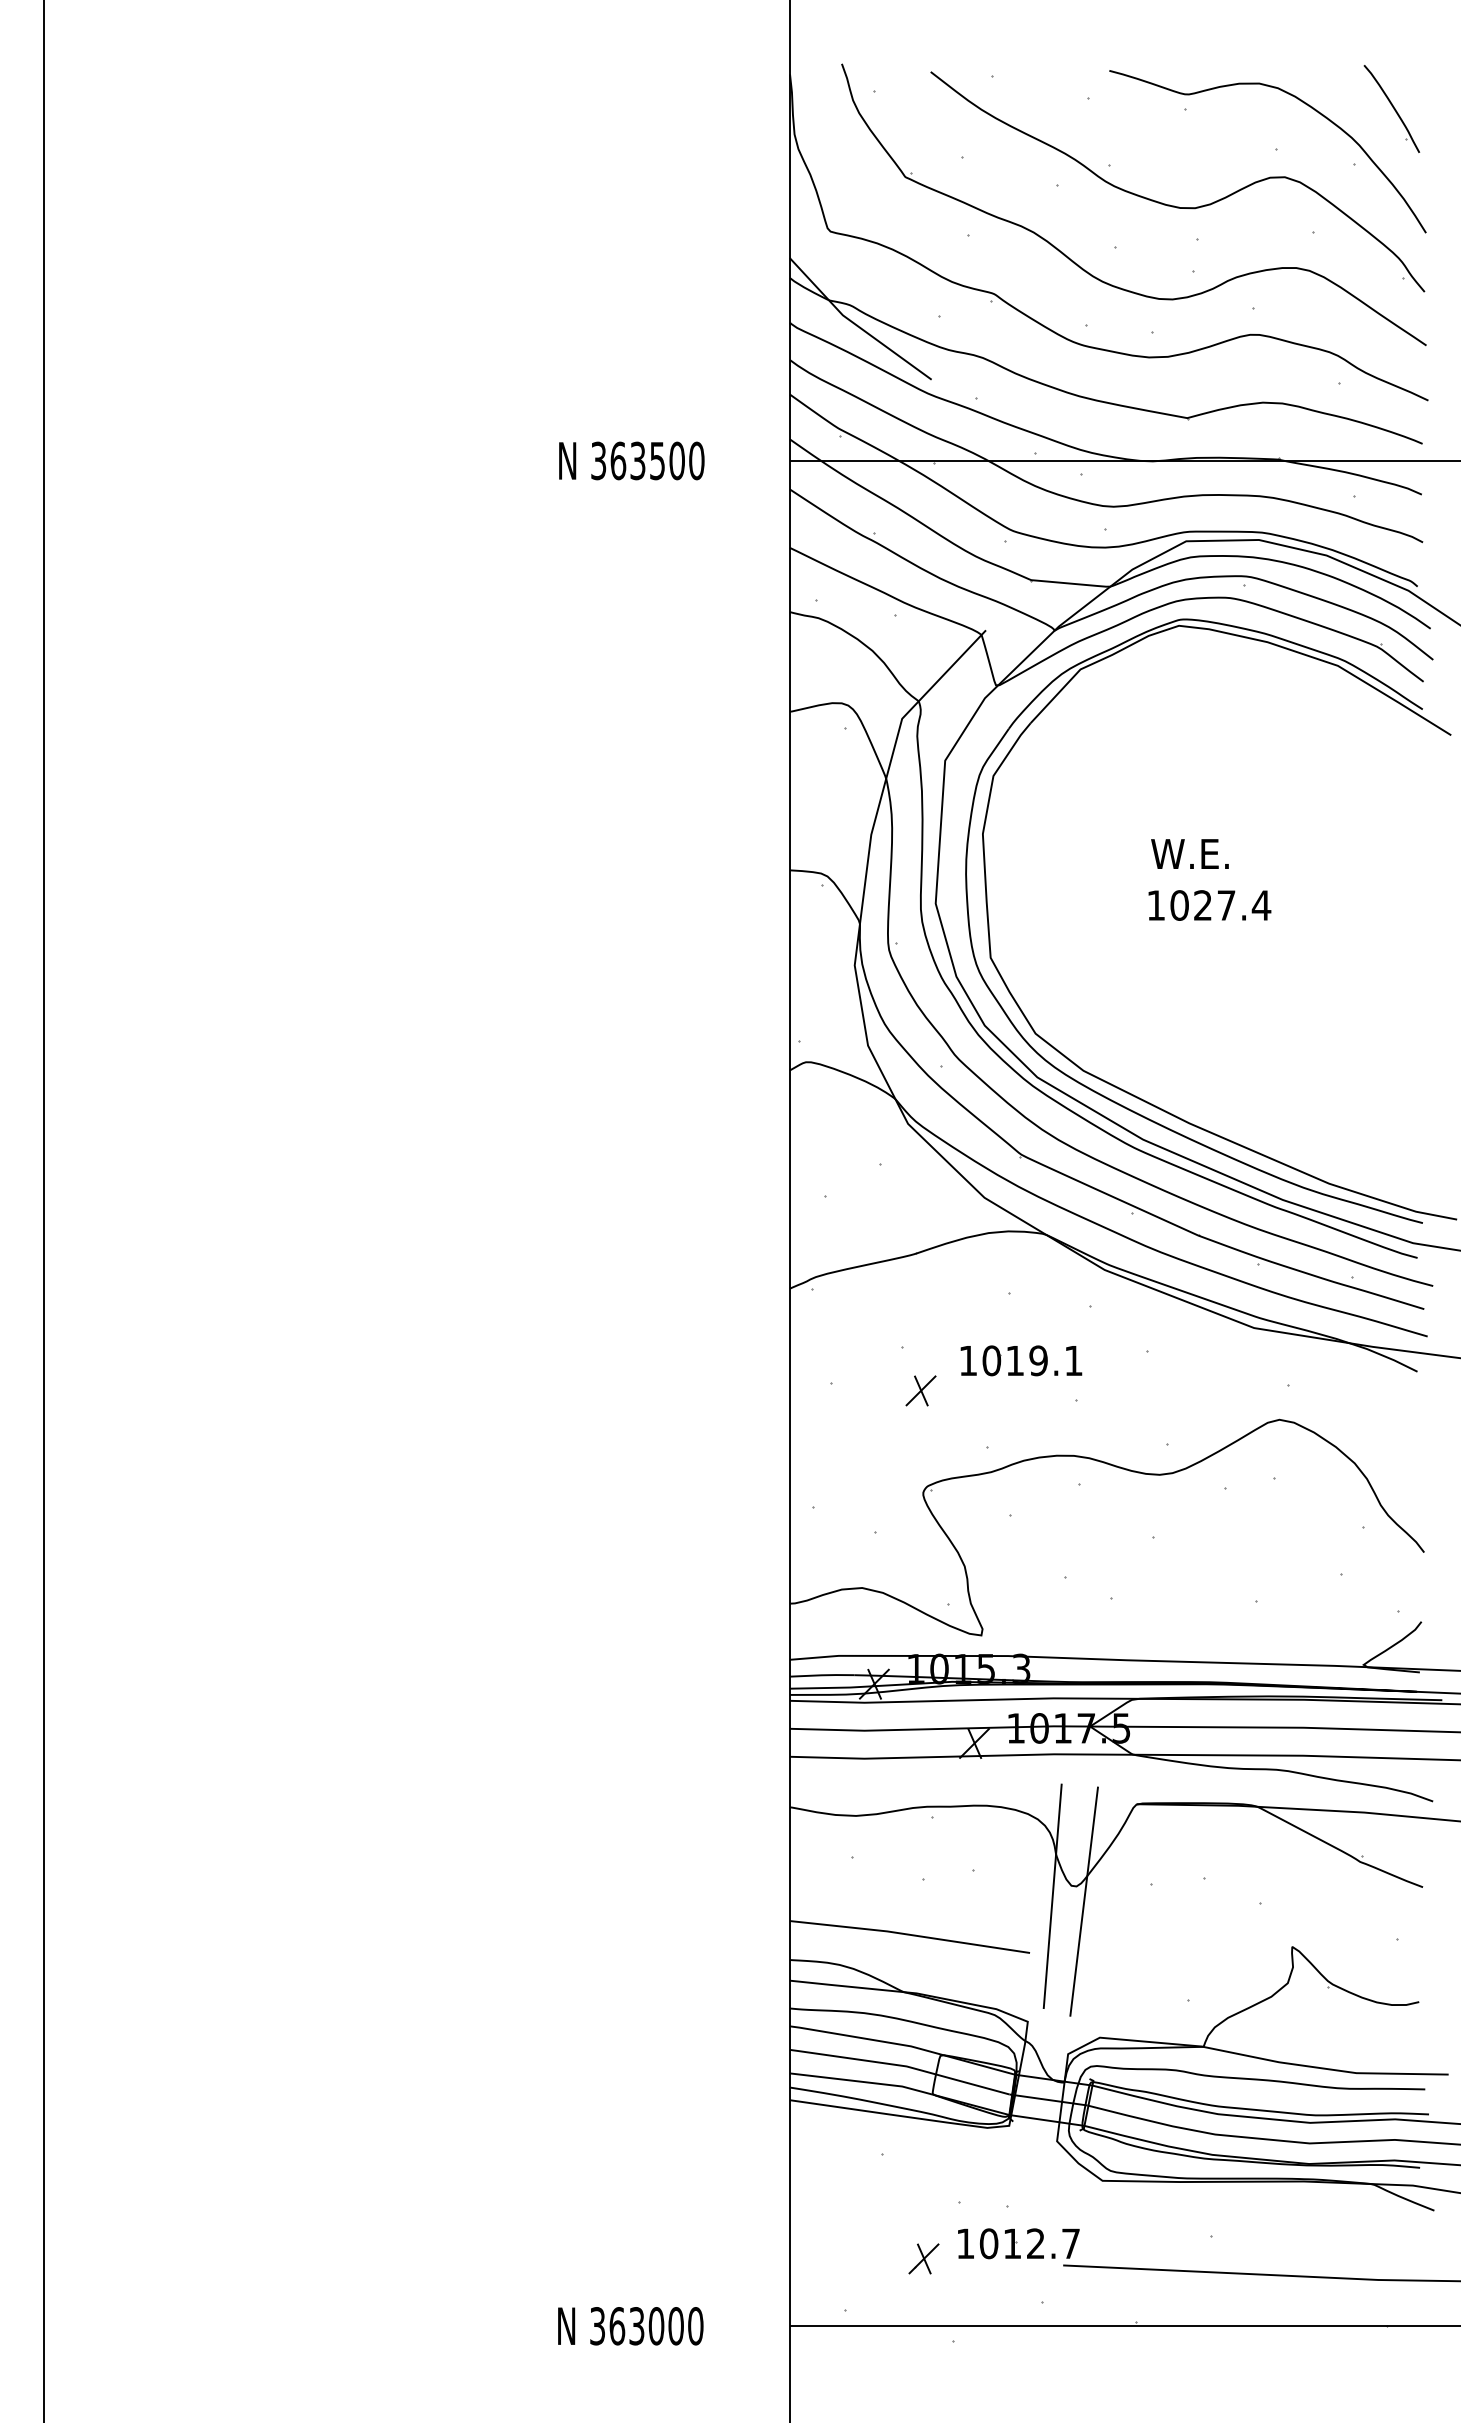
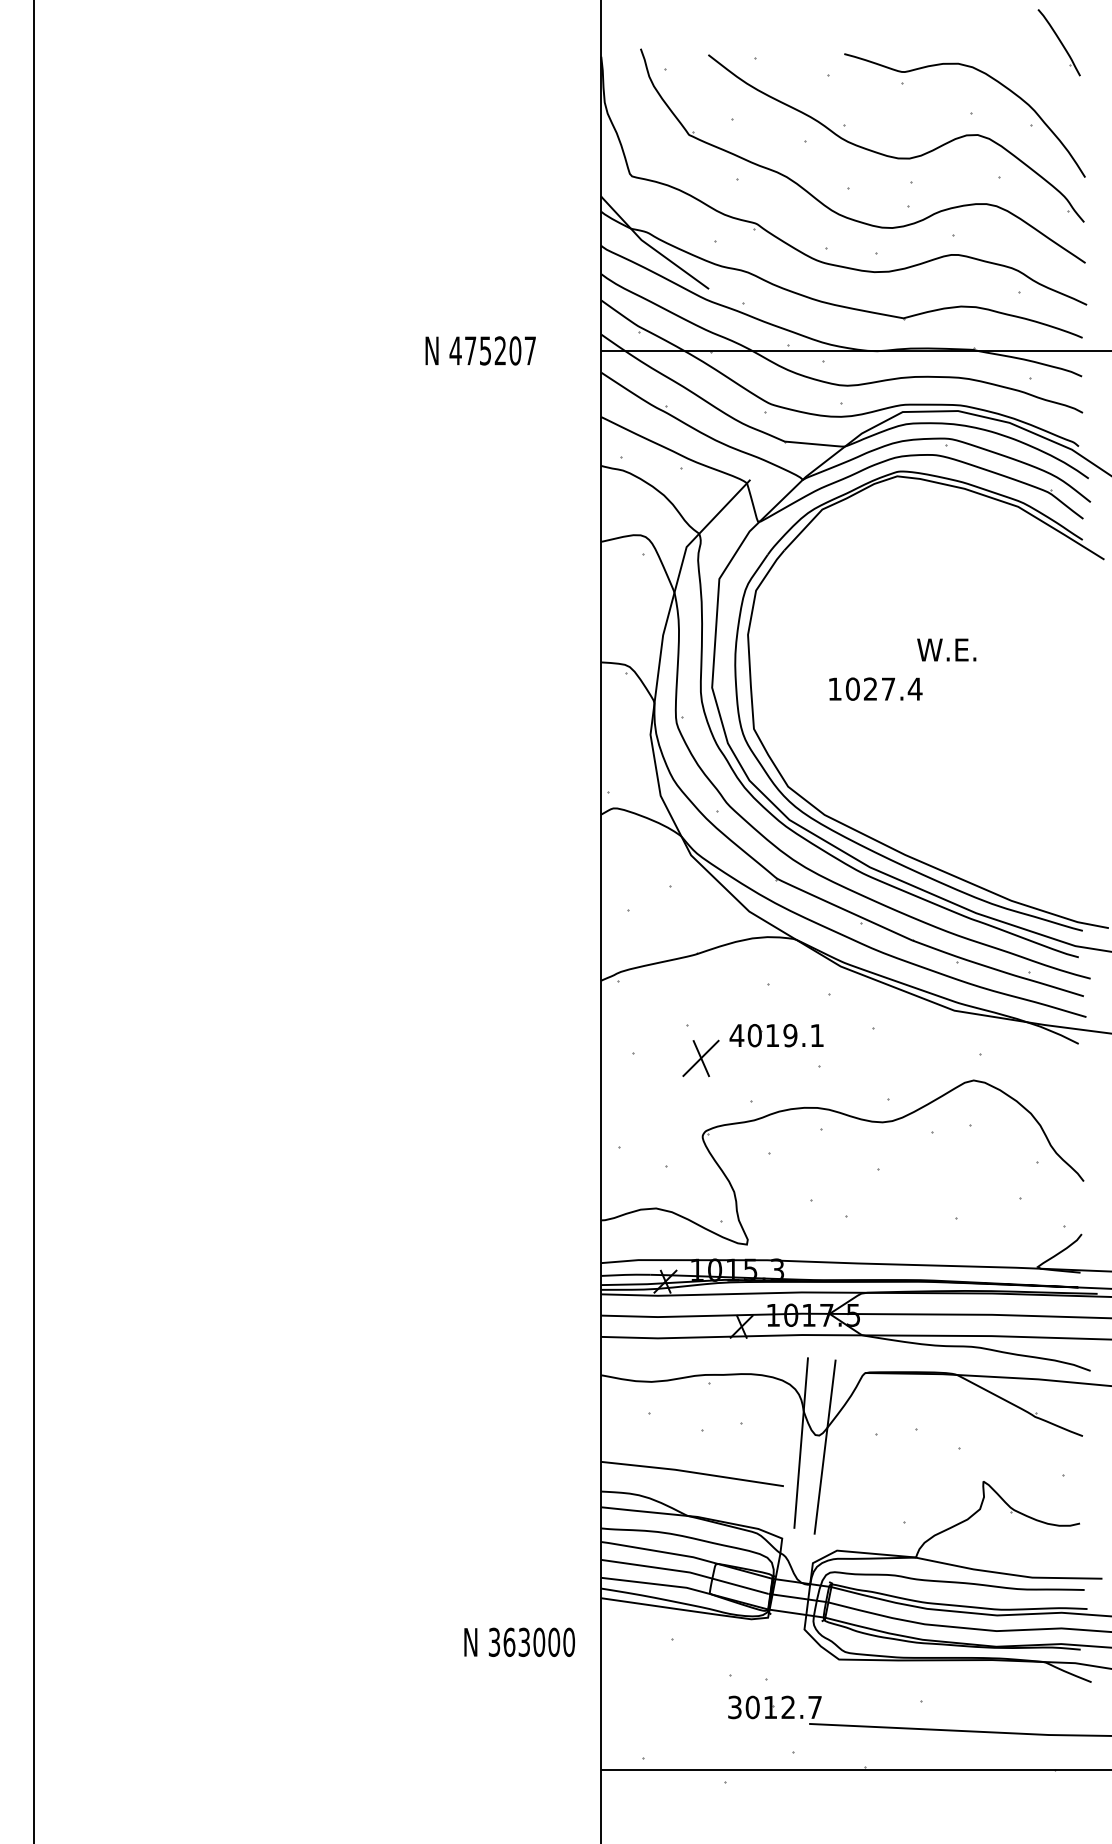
part: (1391, 108) -> (1058, 42), moved
text: (647, 460) -> (492, 350), 363500 -> 475207
text: (1189, 853) -> (946, 649), moved
text: (1209, 905) -> (875, 689), moved
text: (968, 1360) -> (737, 1035), 1019.1 -> 4019.1
part: (920, 1390) -> (700, 1058), size x1.6
text: (965, 2243) -> (734, 1707), 1012.7 -> 3012.7
part: (923, 2258) -> (702, 1718), removed
text: (630, 2326) -> (519, 1642), moved

